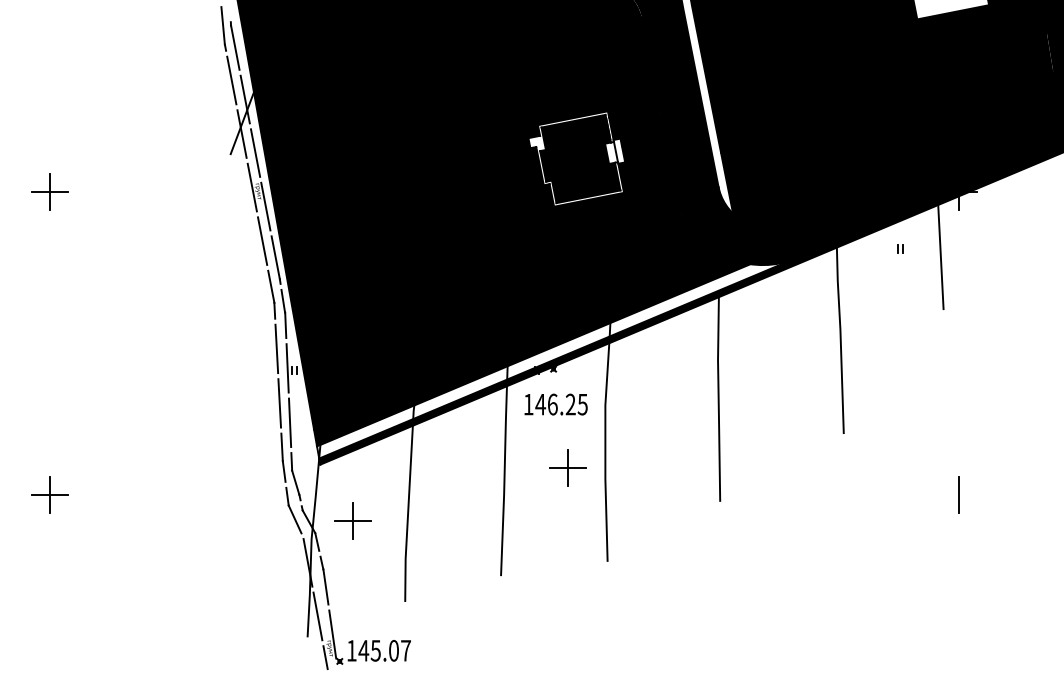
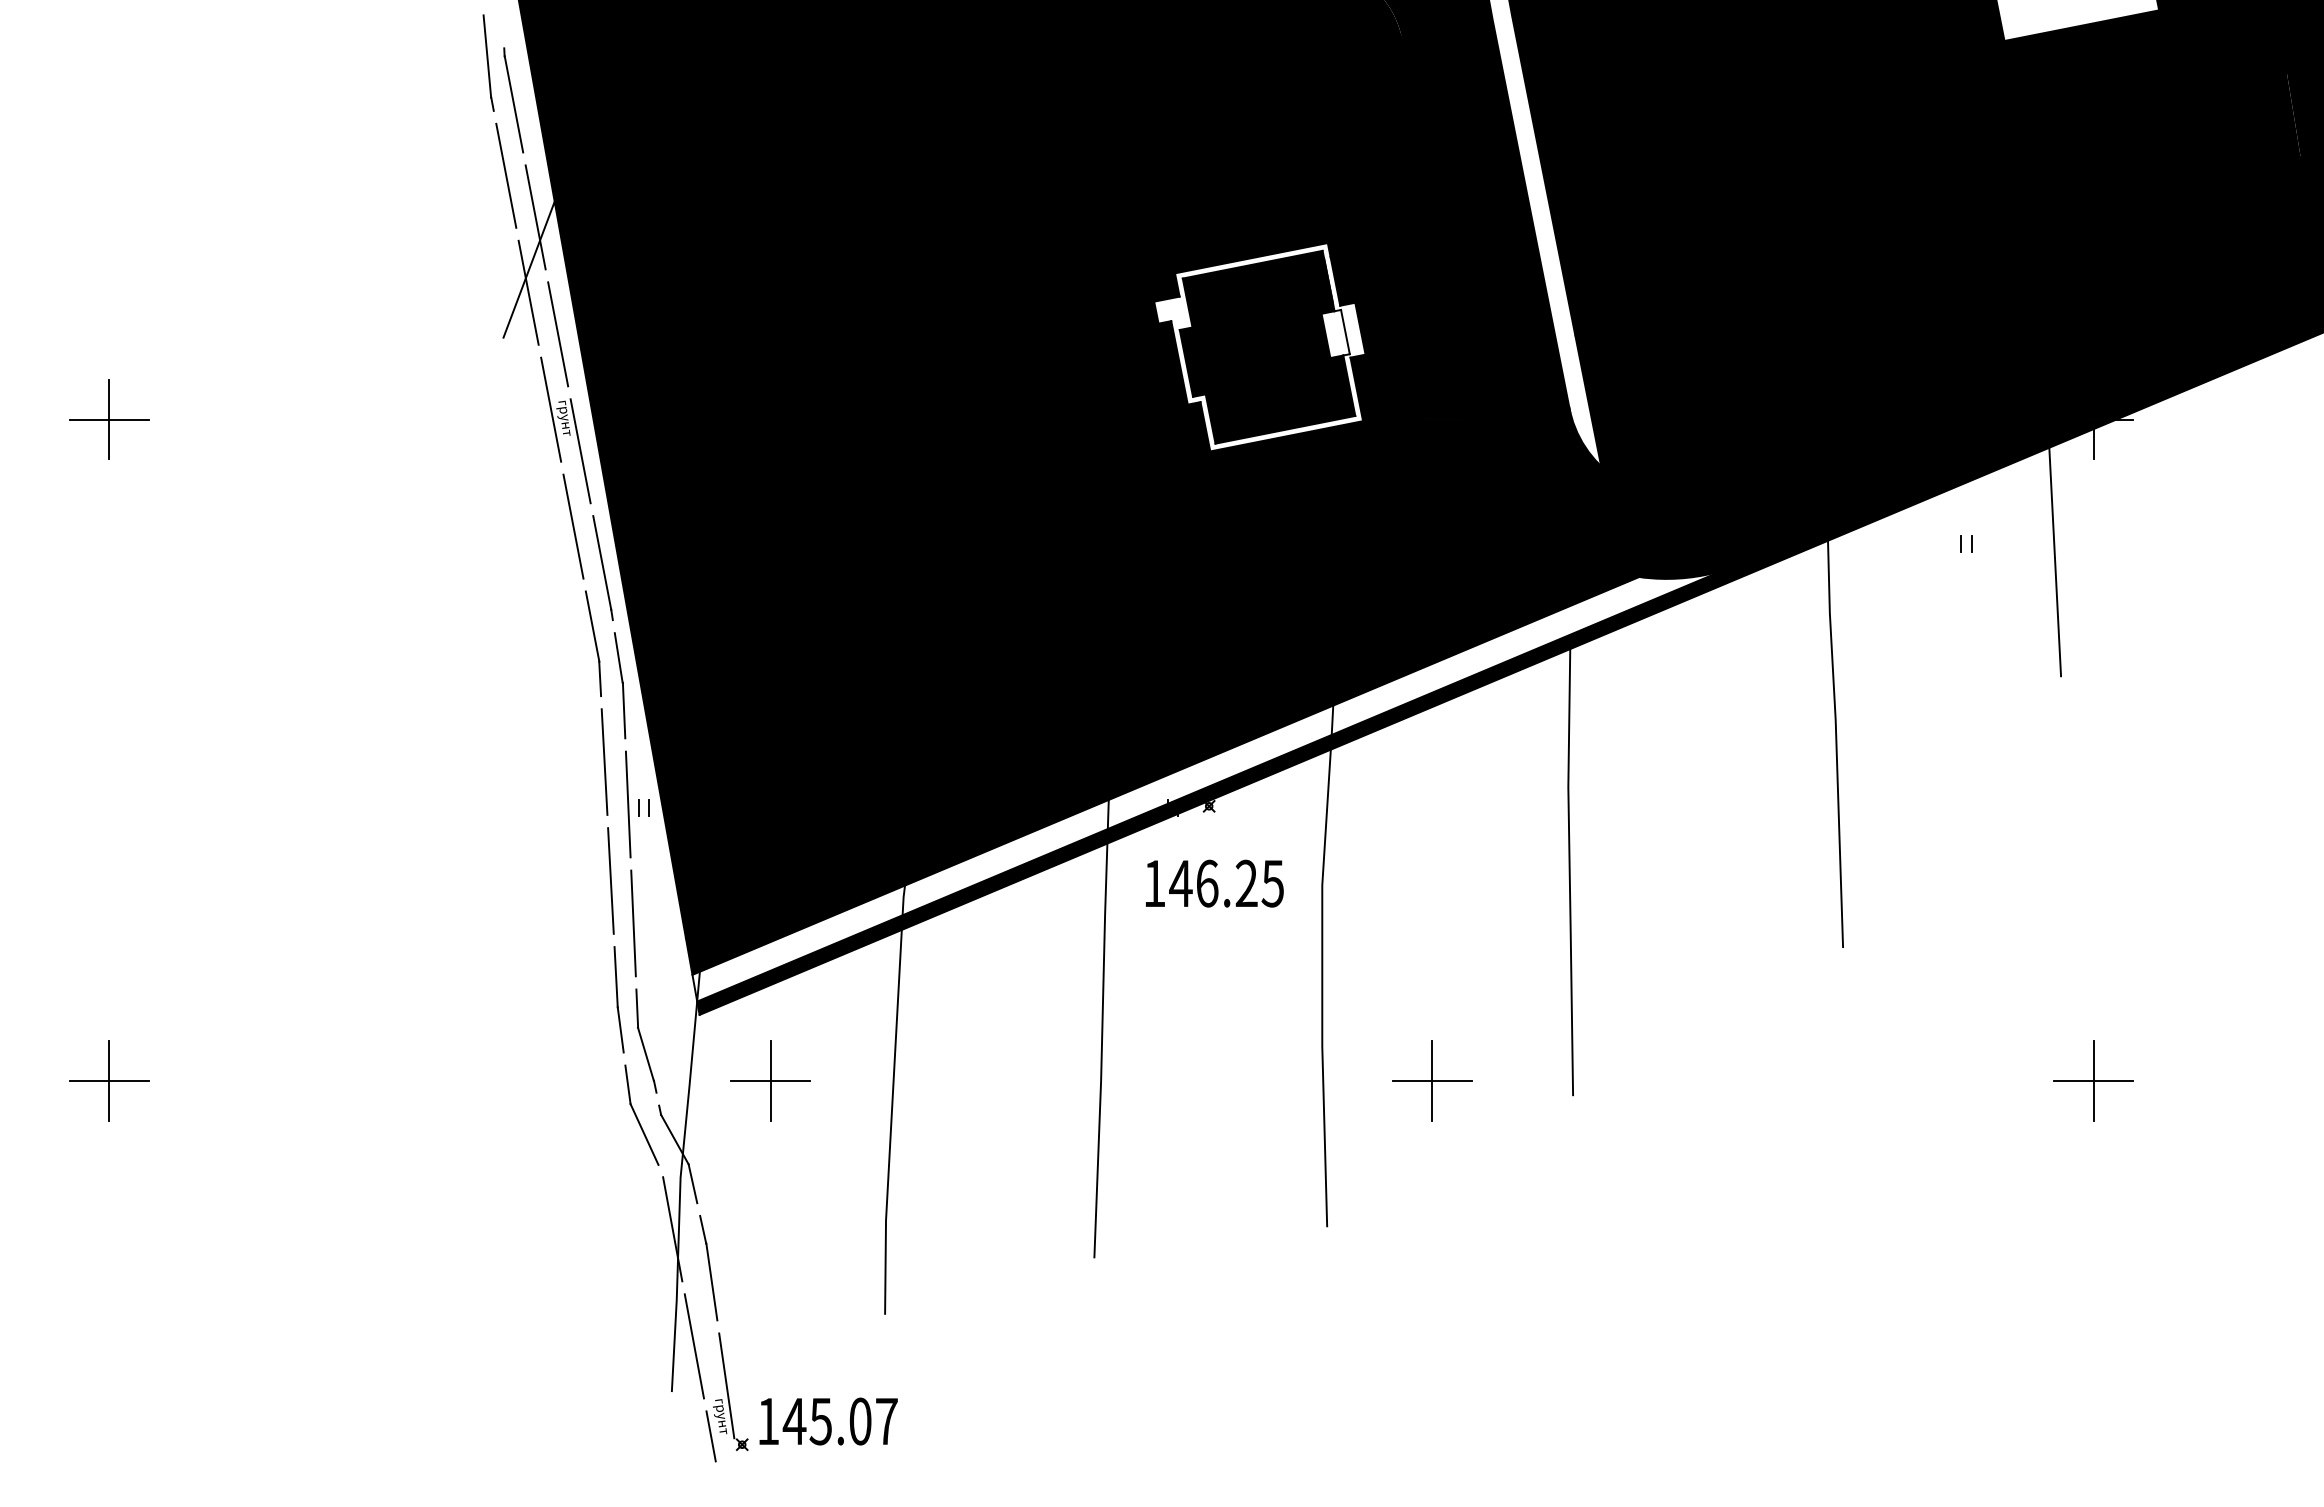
part: (567, 467) -> (1431, 1080), moved
line: (958, 494) -> (2093, 1080), added
part: (352, 520) -> (769, 1080), moved

